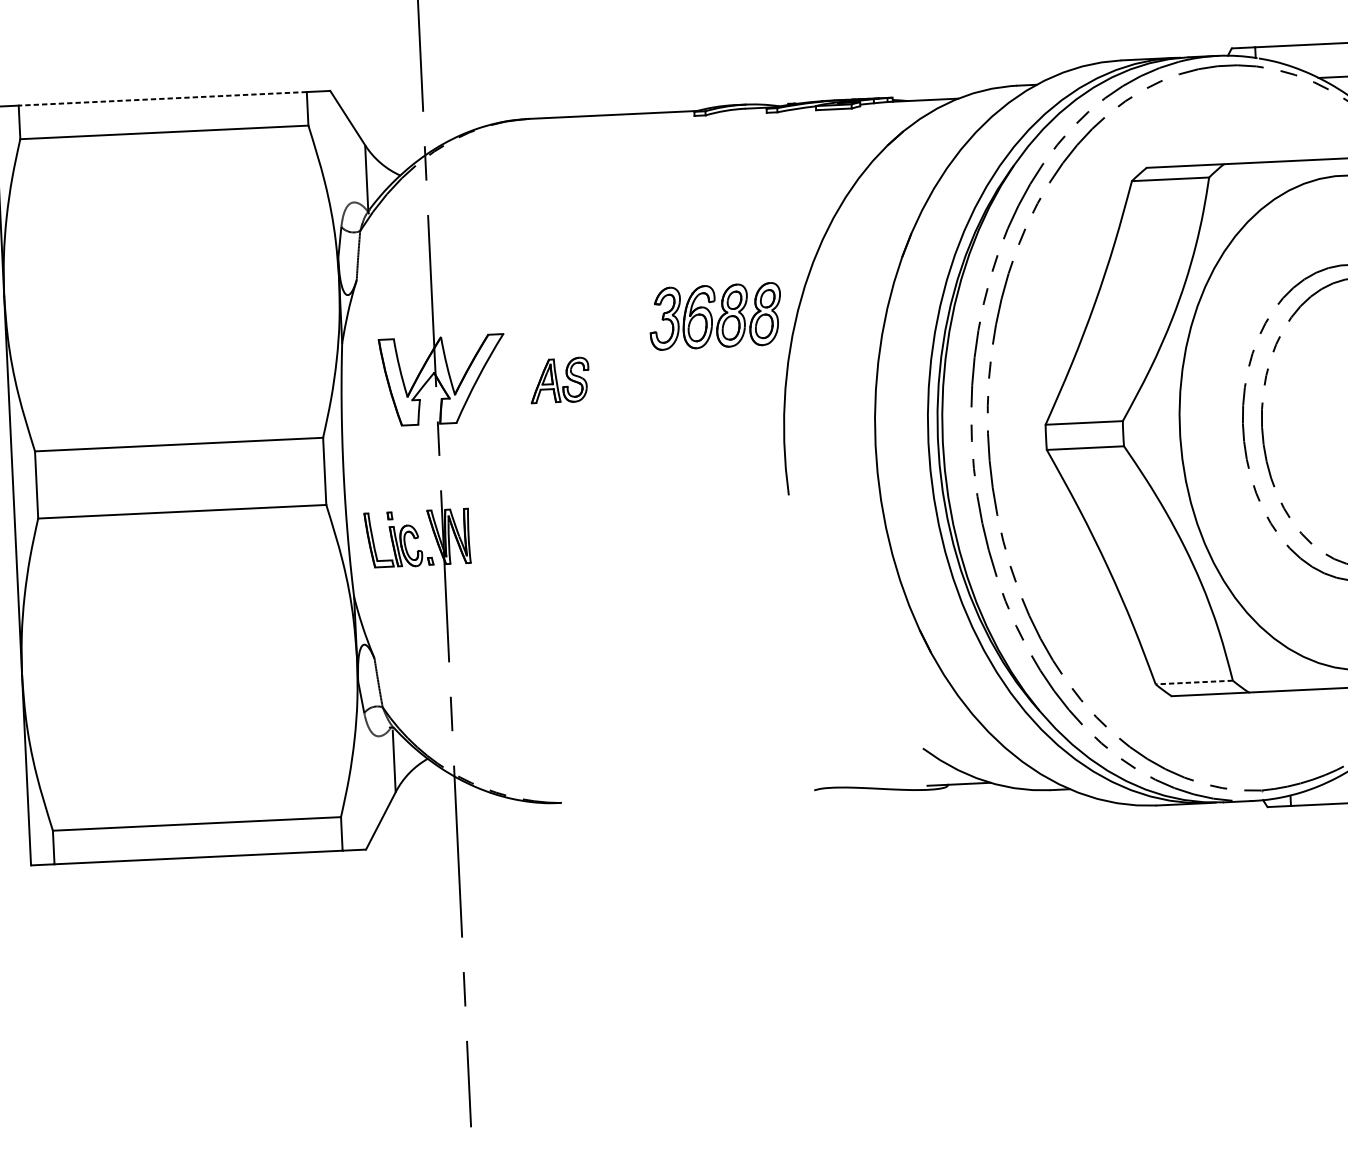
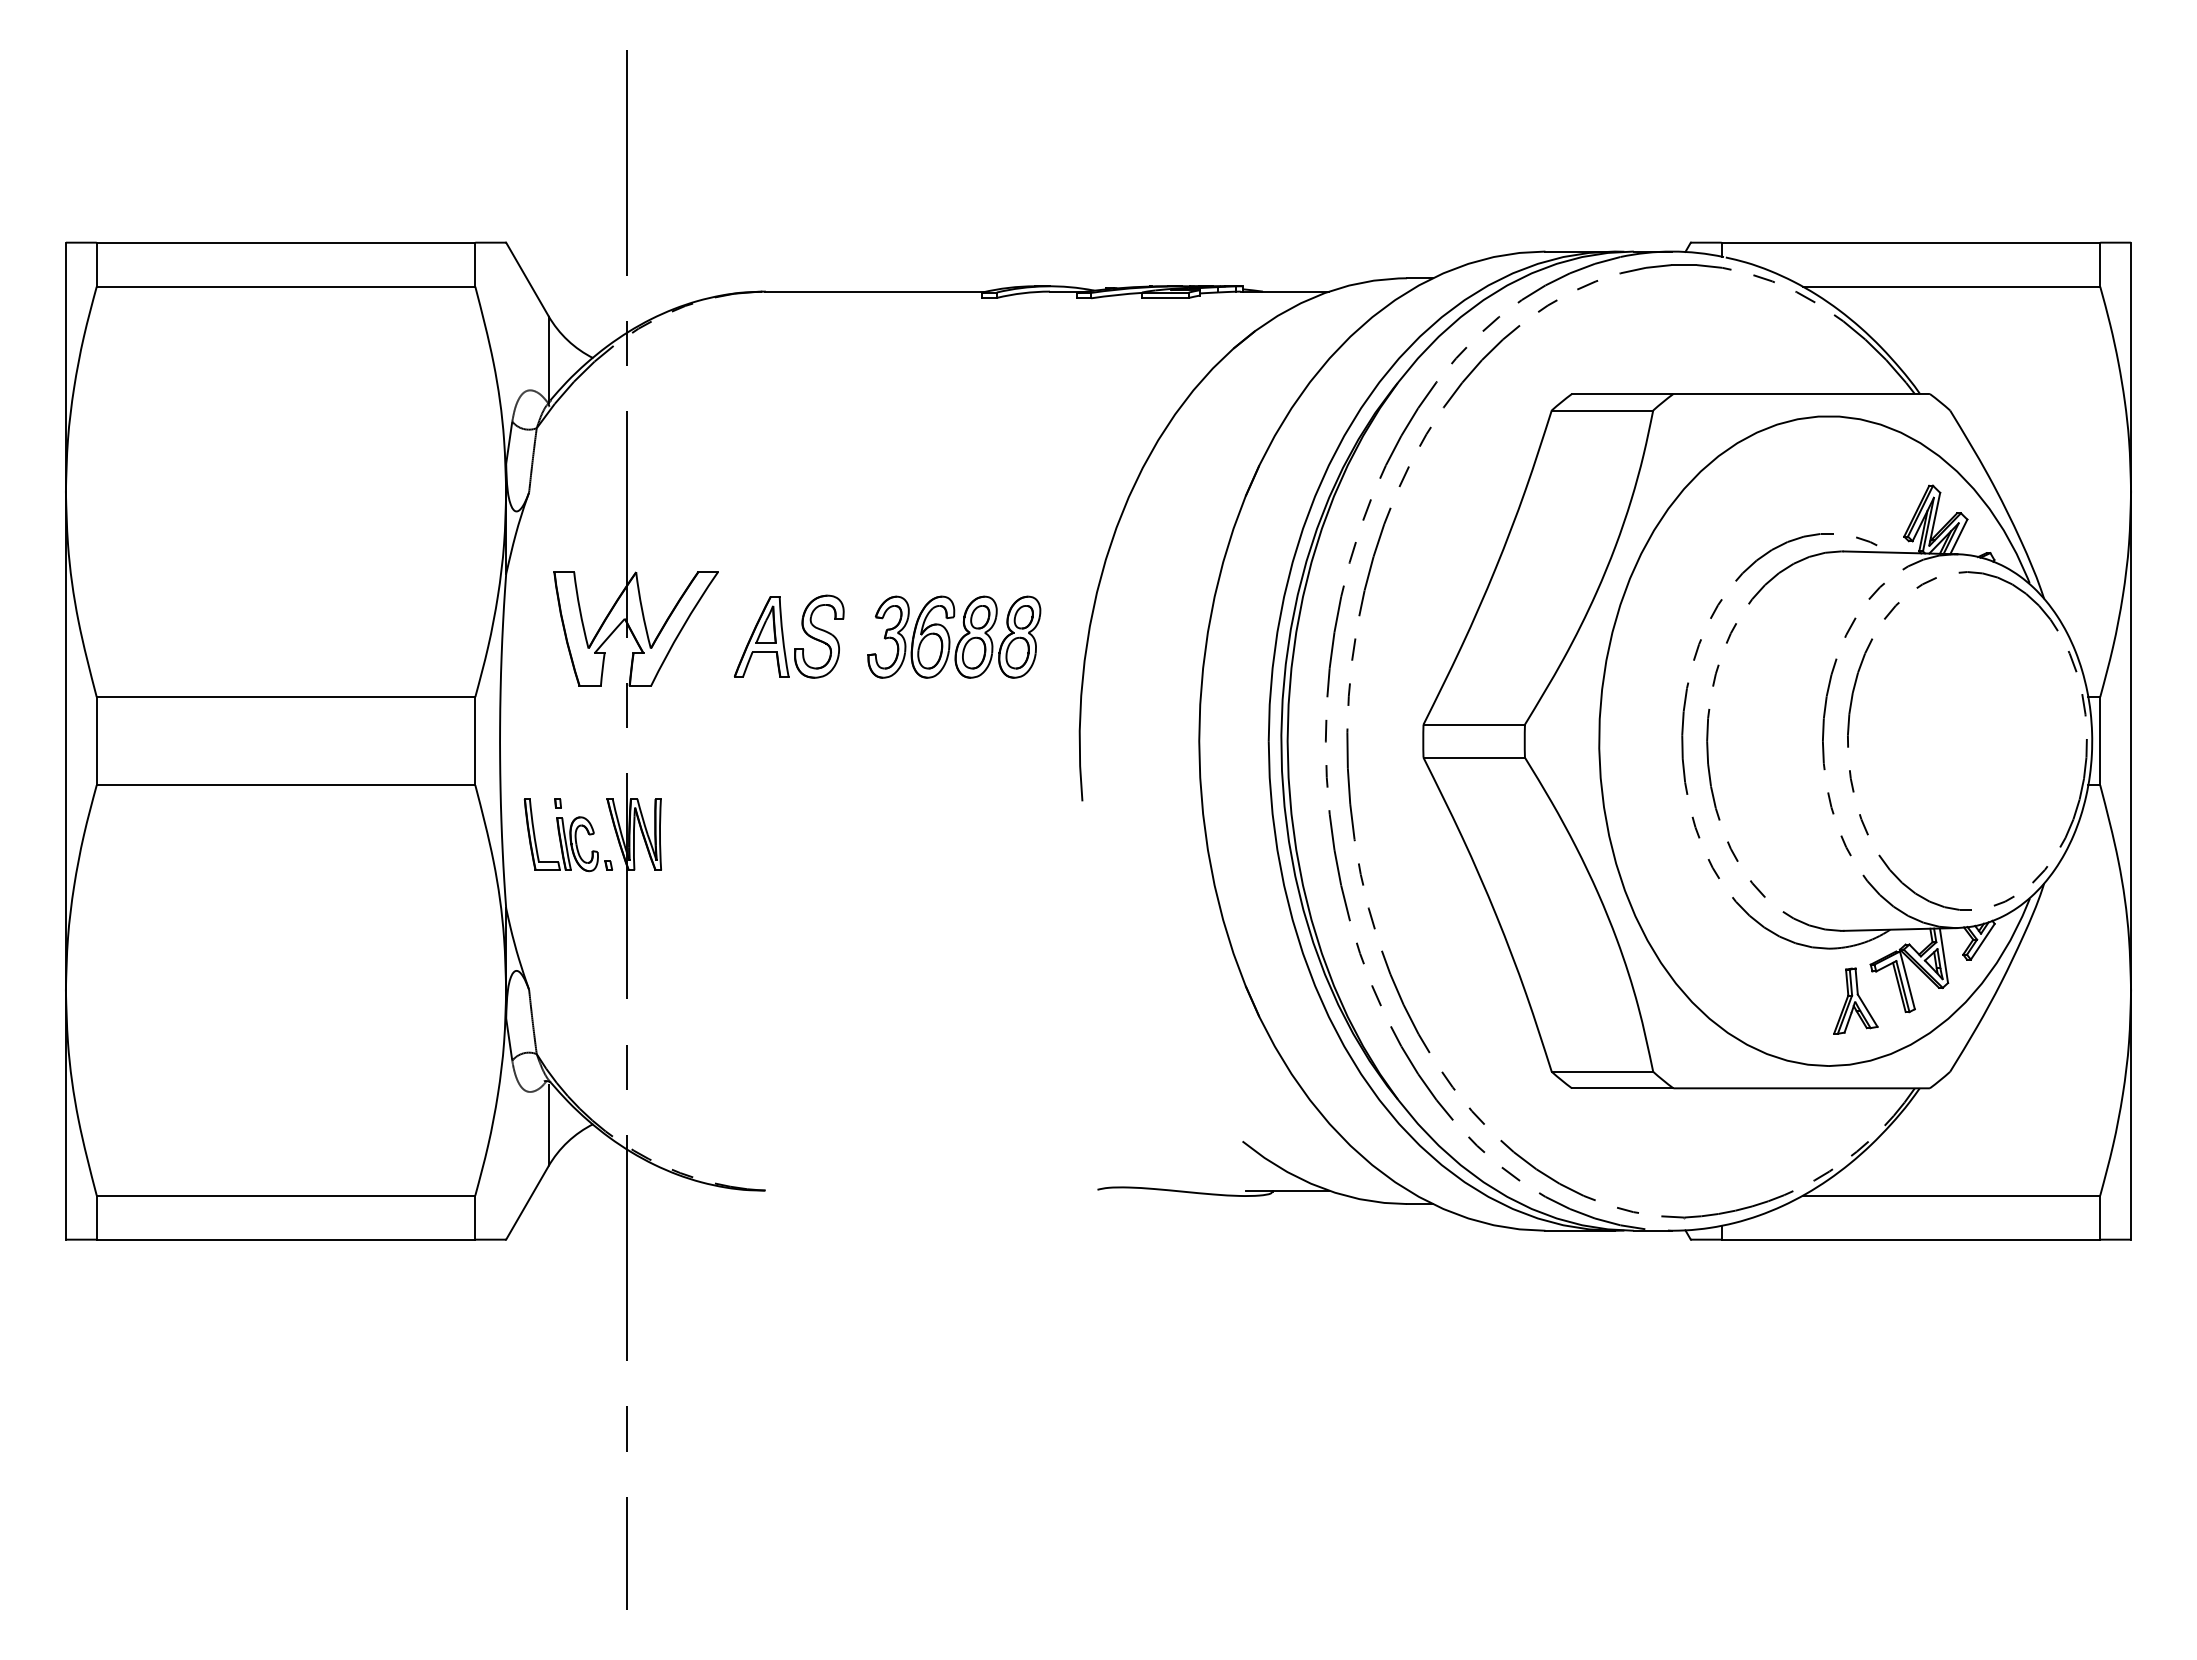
line: (162, 98) -> (285, 242), dashed -> solid
part: (715, 315) -> (954, 636), moved
part: (560, 380) -> (789, 636), size x1.43
line: (1194, 682) -> (1602, 1071), dashed -> solid

